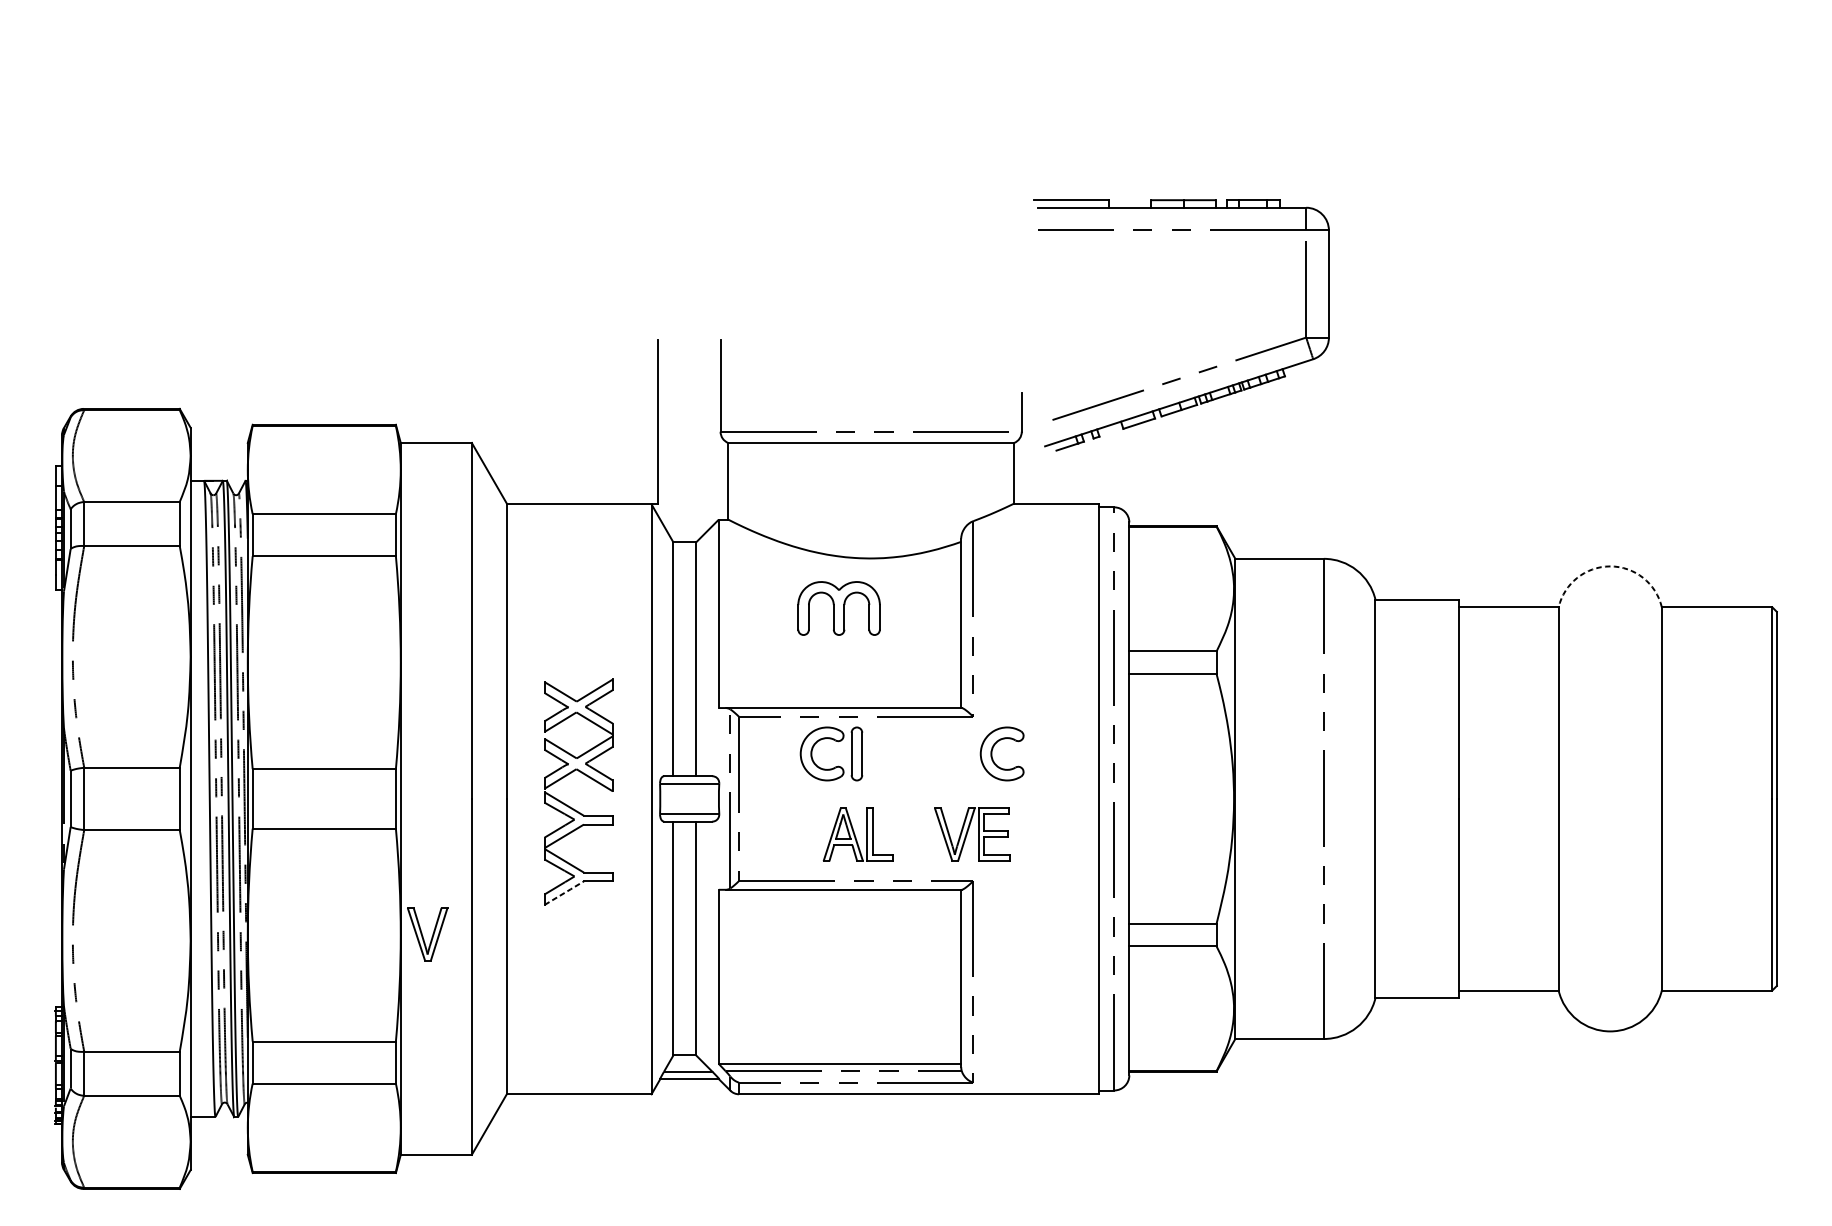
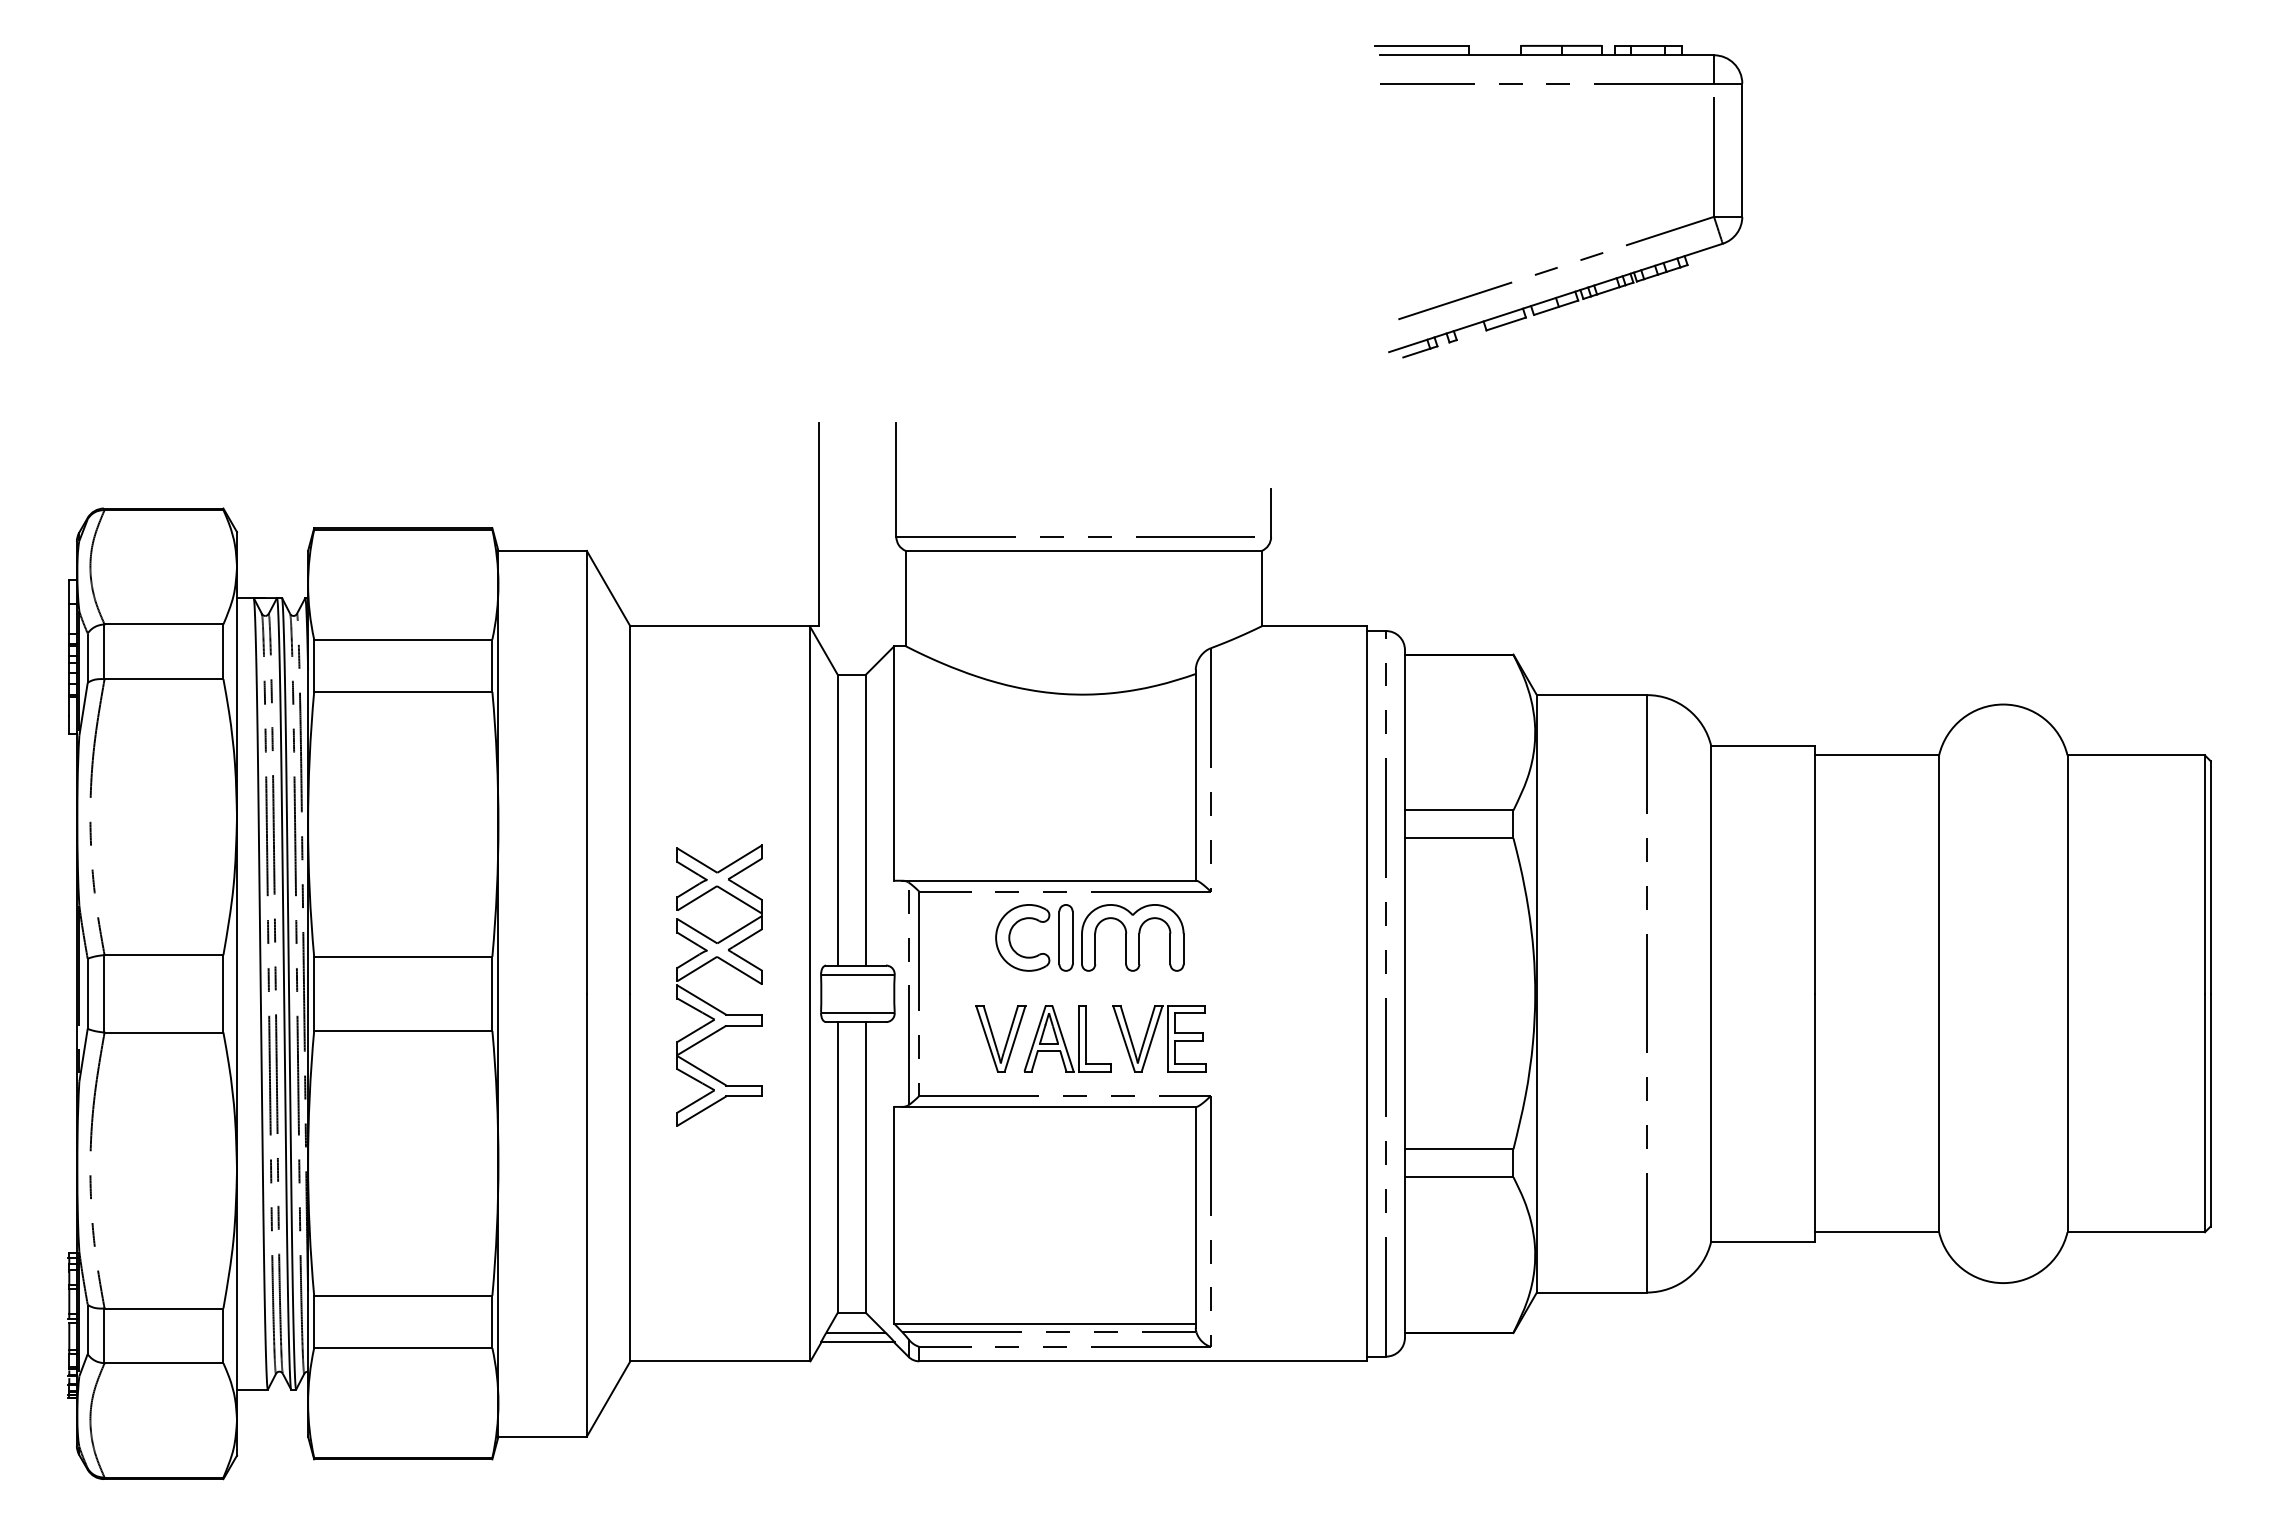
part: (1200, 371) -> (1582, 258), moved
arc: (1610, 566) -> (2003, 704), dashed -> solid
part: (838, 608) -> (1132, 937), moved
part: (992, 753) -> (1234, 937), removed
part: (972, 834) -> (1159, 1038), moved
line: (564, 892) -> (702, 1110), dashed -> solid
part: (427, 934) -> (1000, 1038), moved

